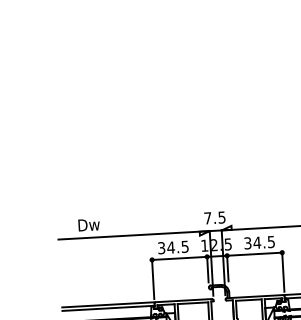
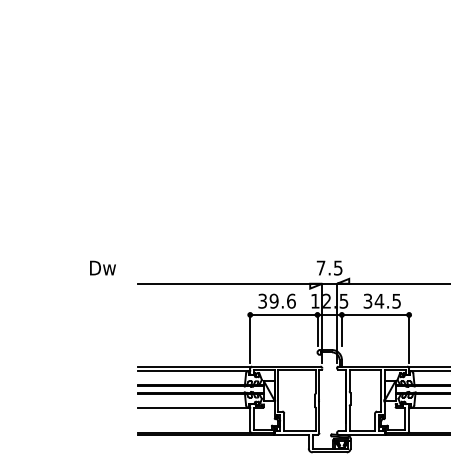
text: (88, 224) -> (102, 267), moved
text: (177, 246) -> (282, 300), 34.5 -> 39.6

